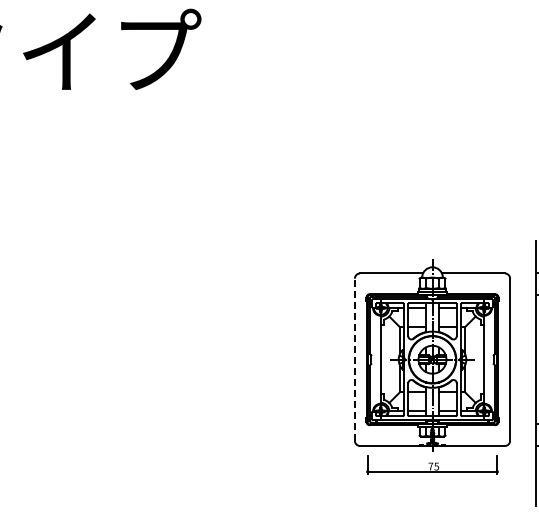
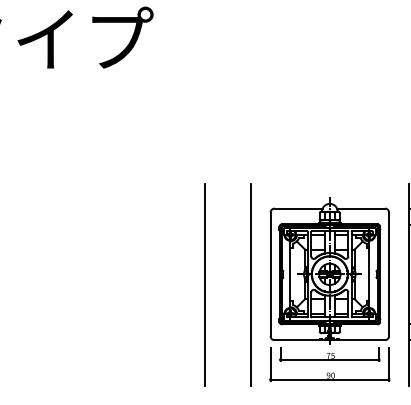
line: (354, 359) -> (270, 274), dashed -> solid
line: (268, 373) -> (204, 284), added
line: (329, 373) -> (251, 284), added
part: (431, 488) -> (329, 372), added

